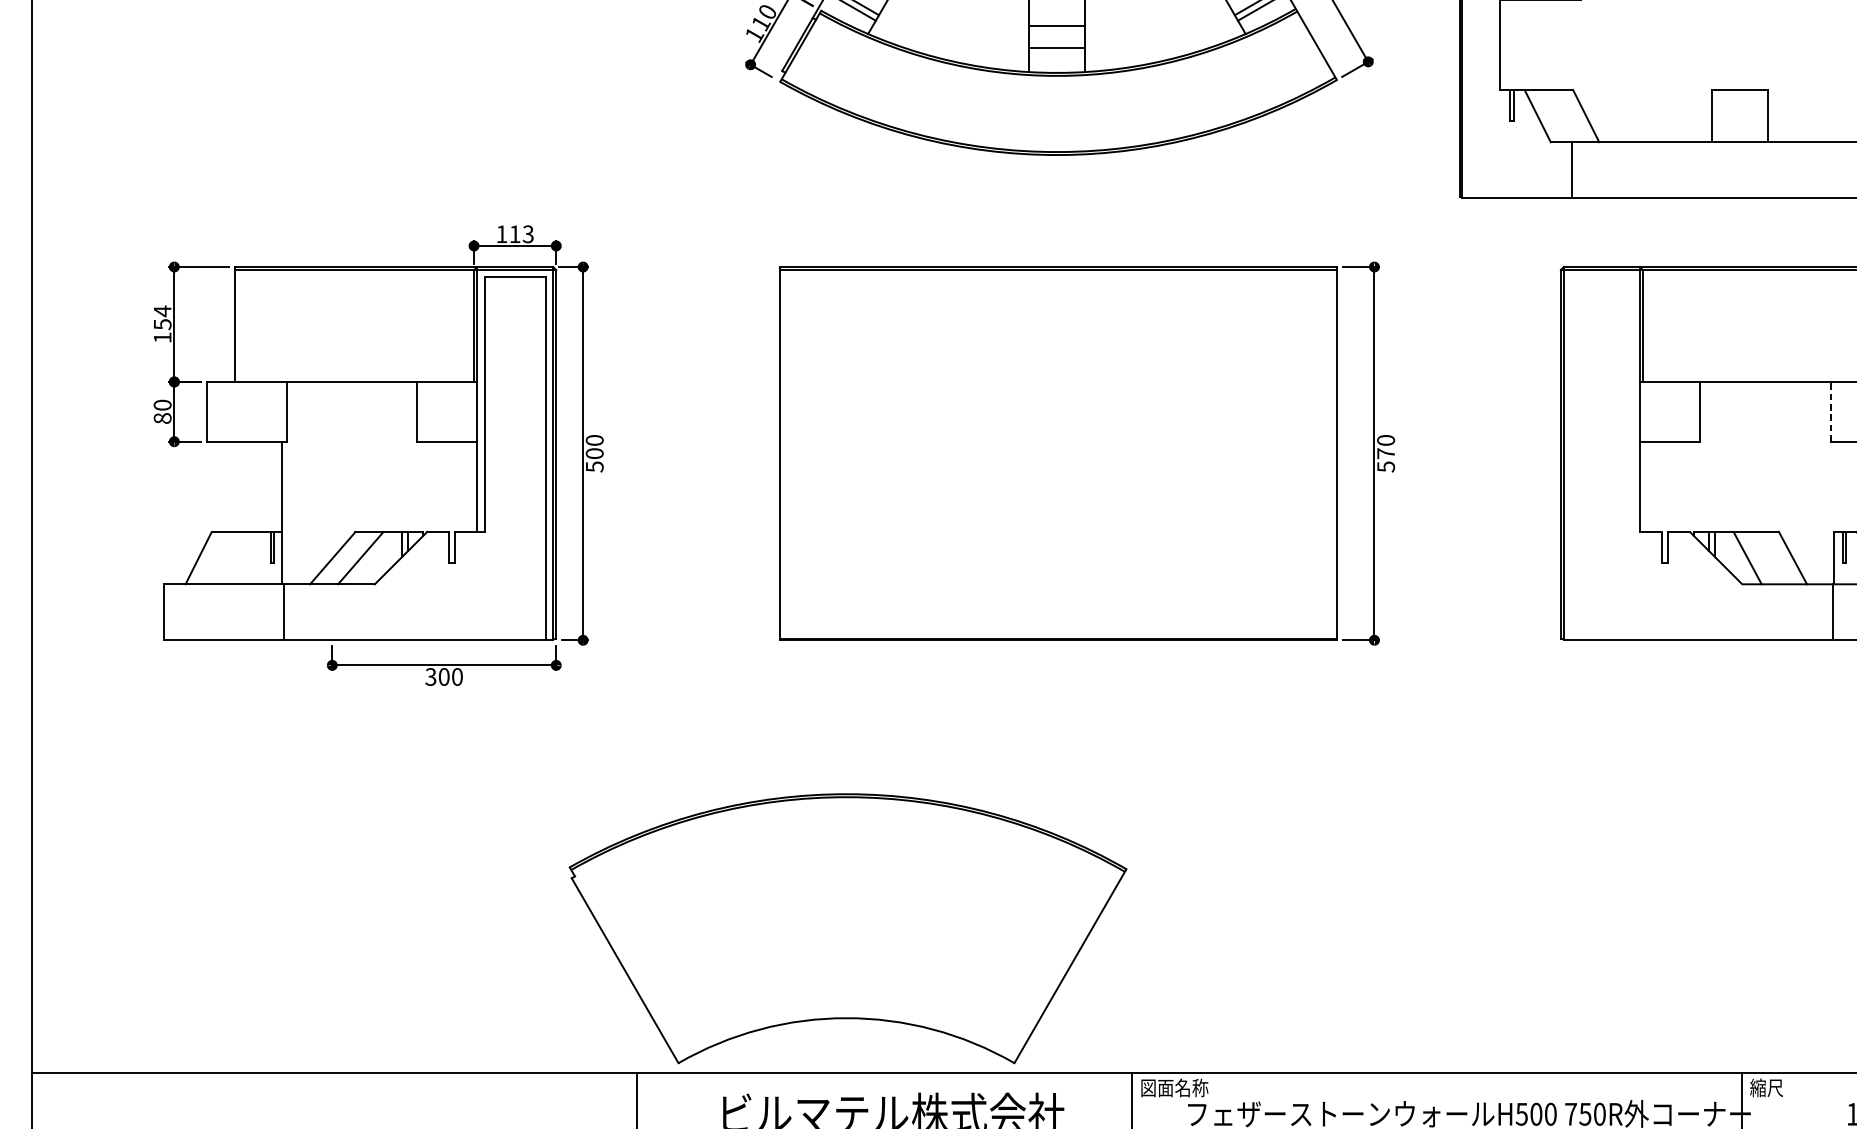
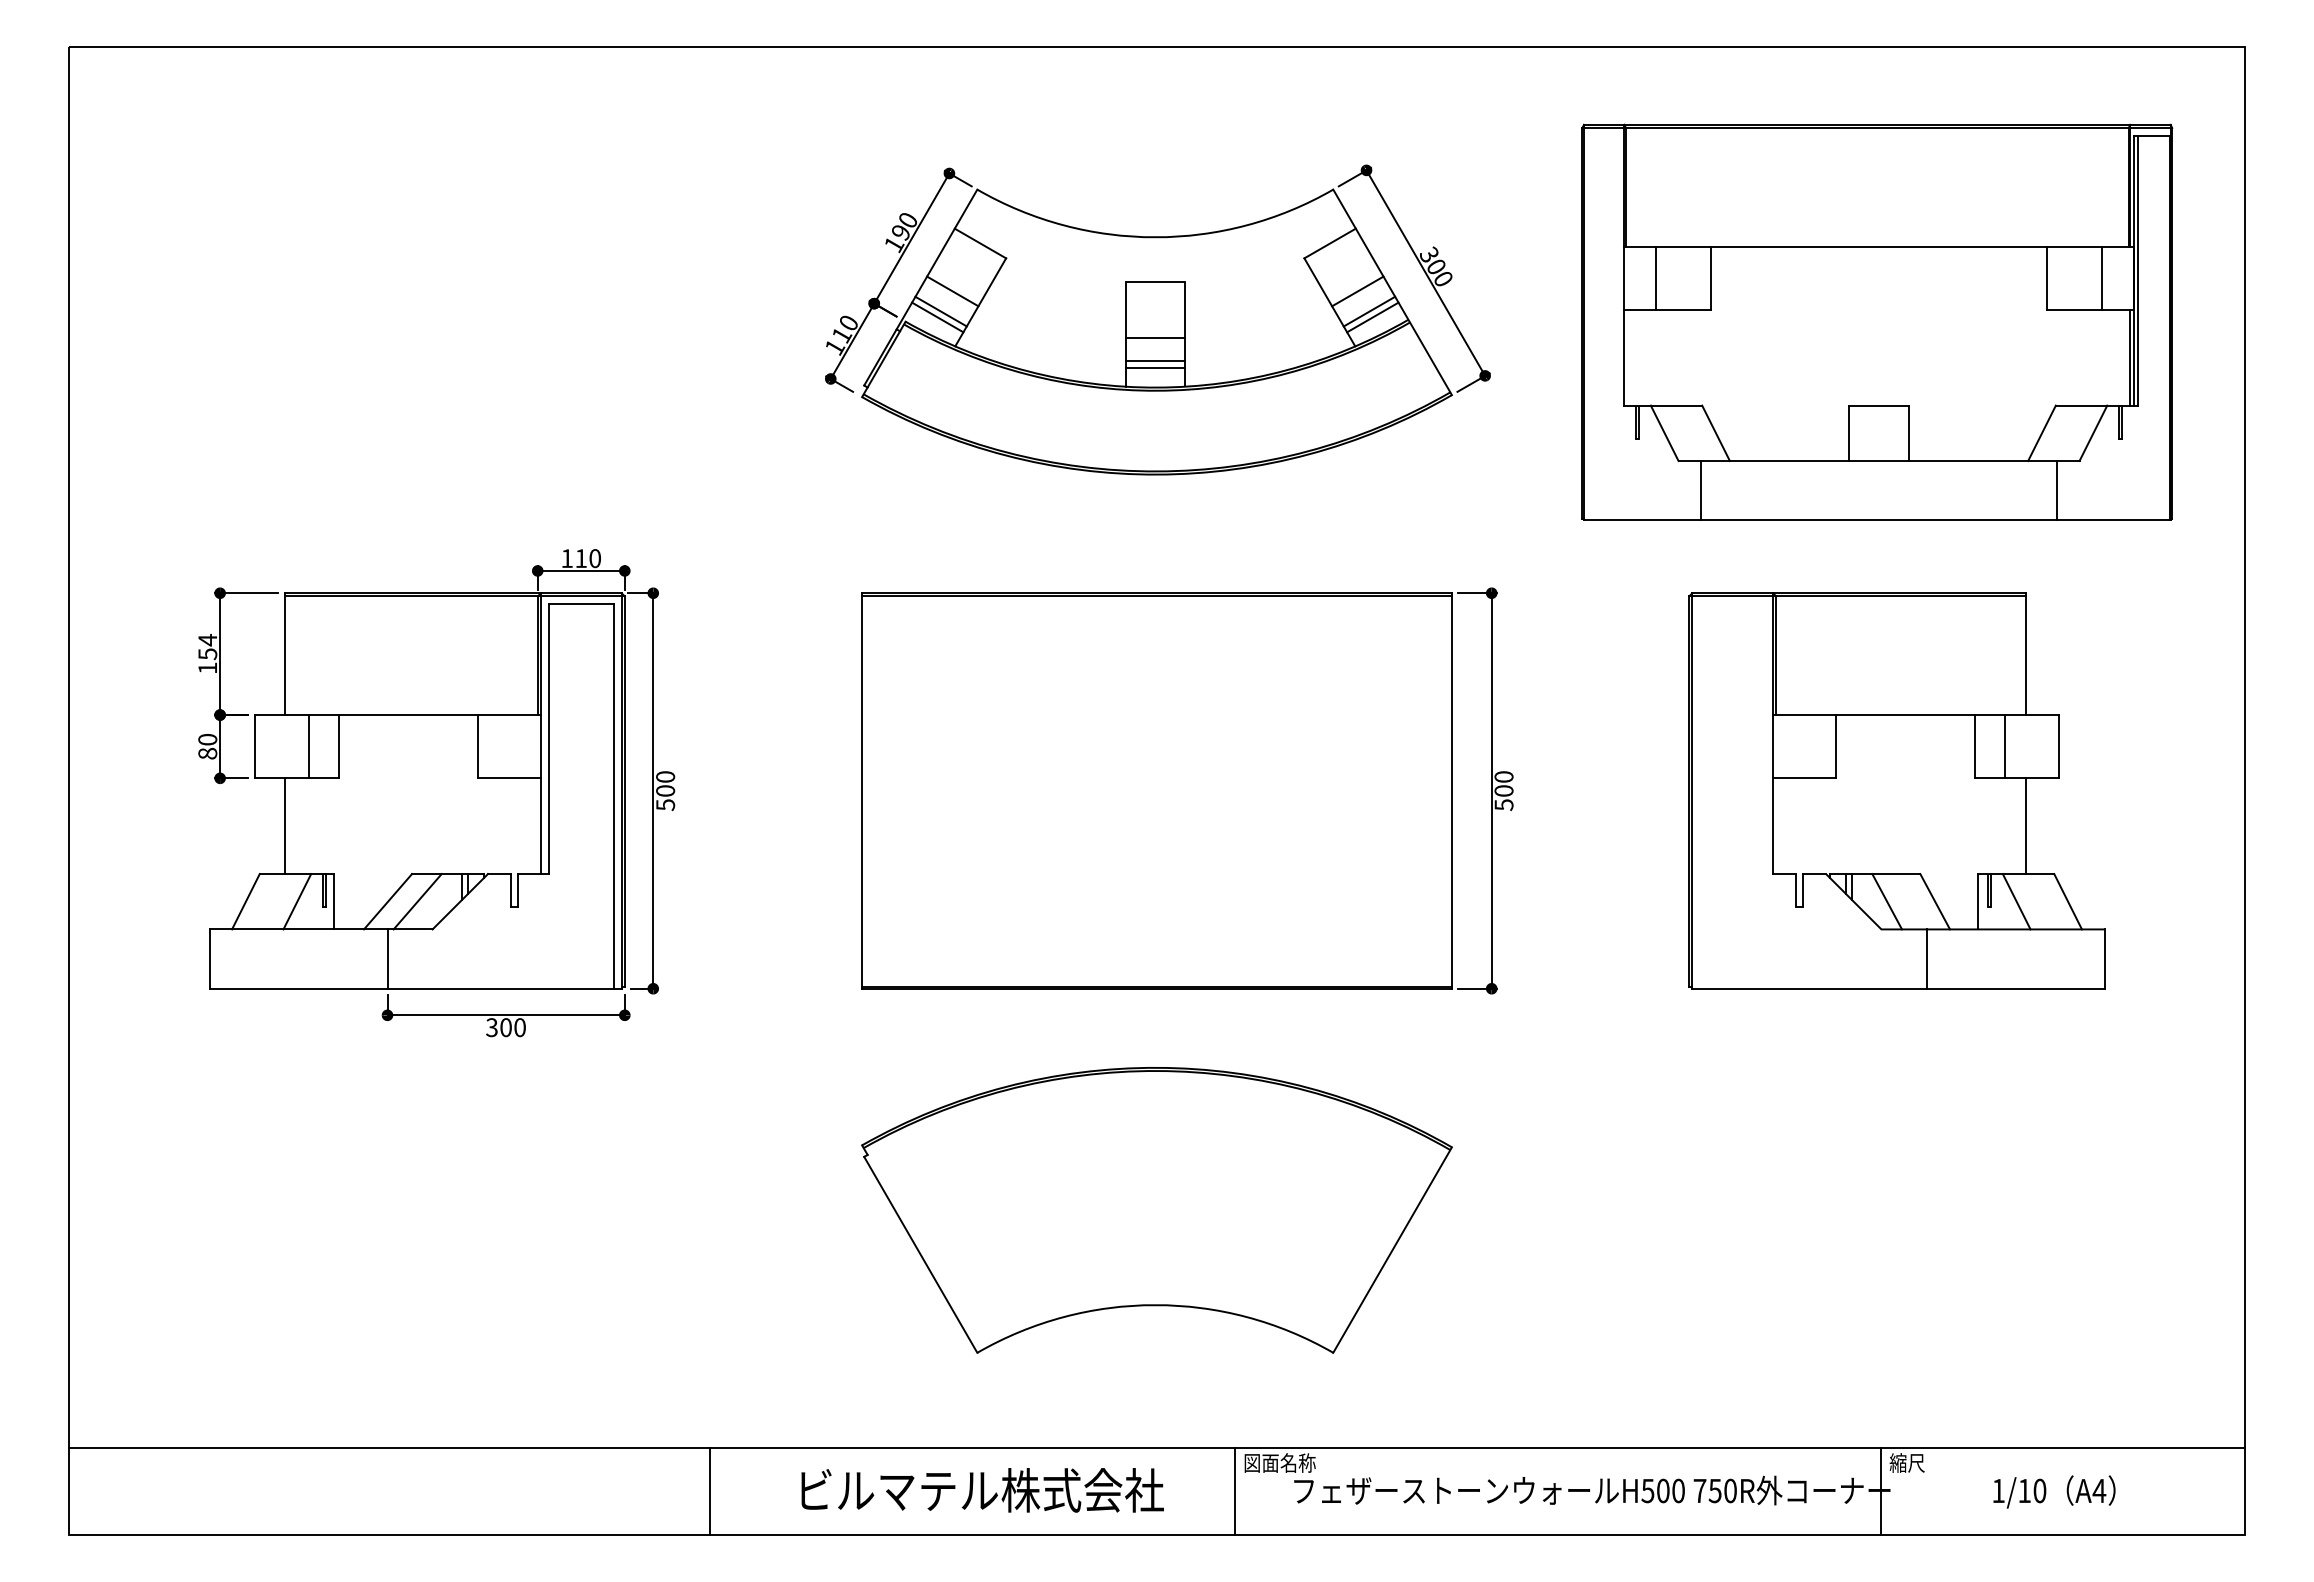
line: (1056, 53) -> (1154, 367), added
text: (527, 234) -> (594, 558), 113 -> 110
line: (258, 411) -> (309, 746), added
line: (1830, 411) -> (1974, 746), dashed -> solid
text: (1385, 453) -> (1503, 790), 570 -> 500
line: (282, 487) -> (284, 826), moved
line: (247, 557) -> (297, 901), added
line: (284, 611) -> (387, 958), moved
line: (1832, 611) -> (1926, 958), moved
part: (847, 928) -> (1156, 1210), moved

